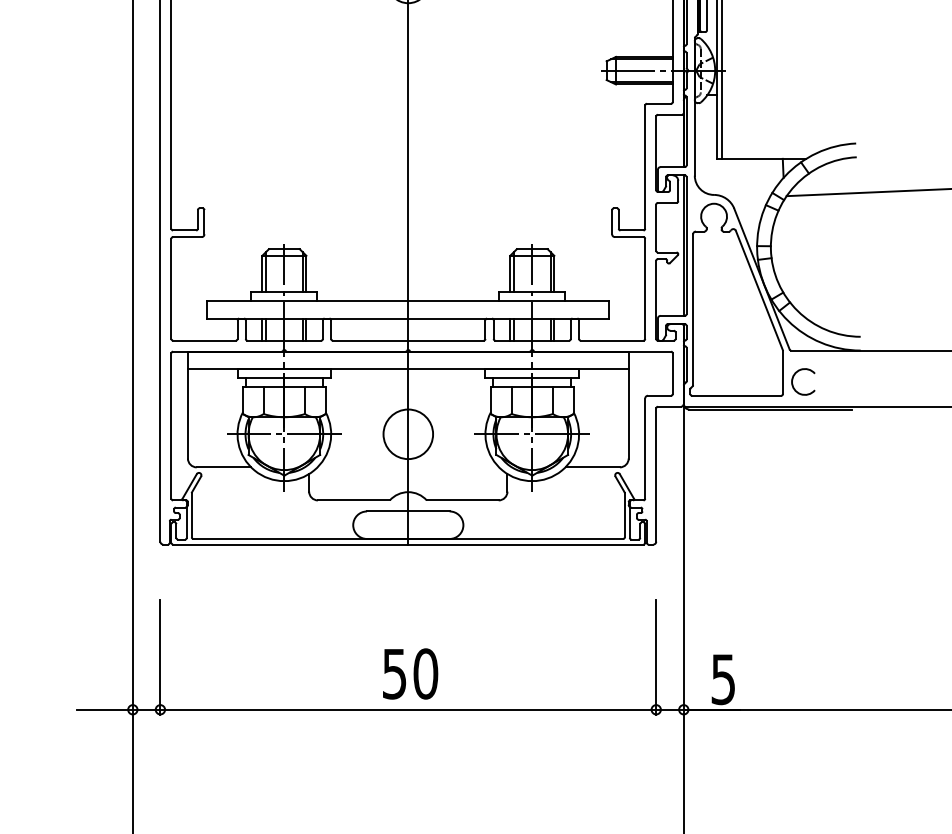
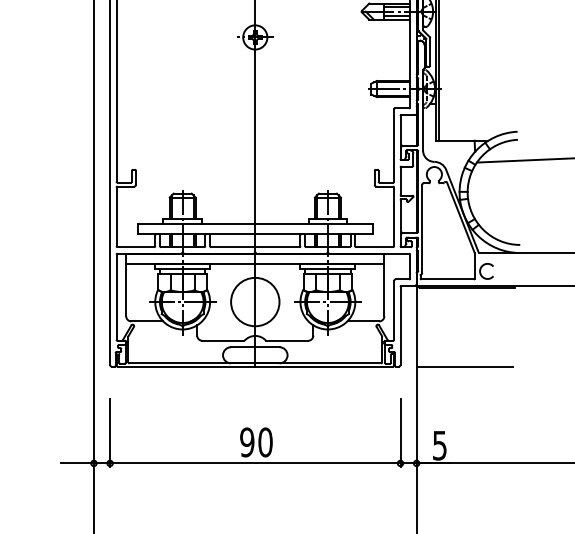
circle: (408, 433) -> (255, 301), size x1.67
line: (765, 544) -> (464, 366), added
text: (395, 674) -> (247, 442), 50 -> 90

